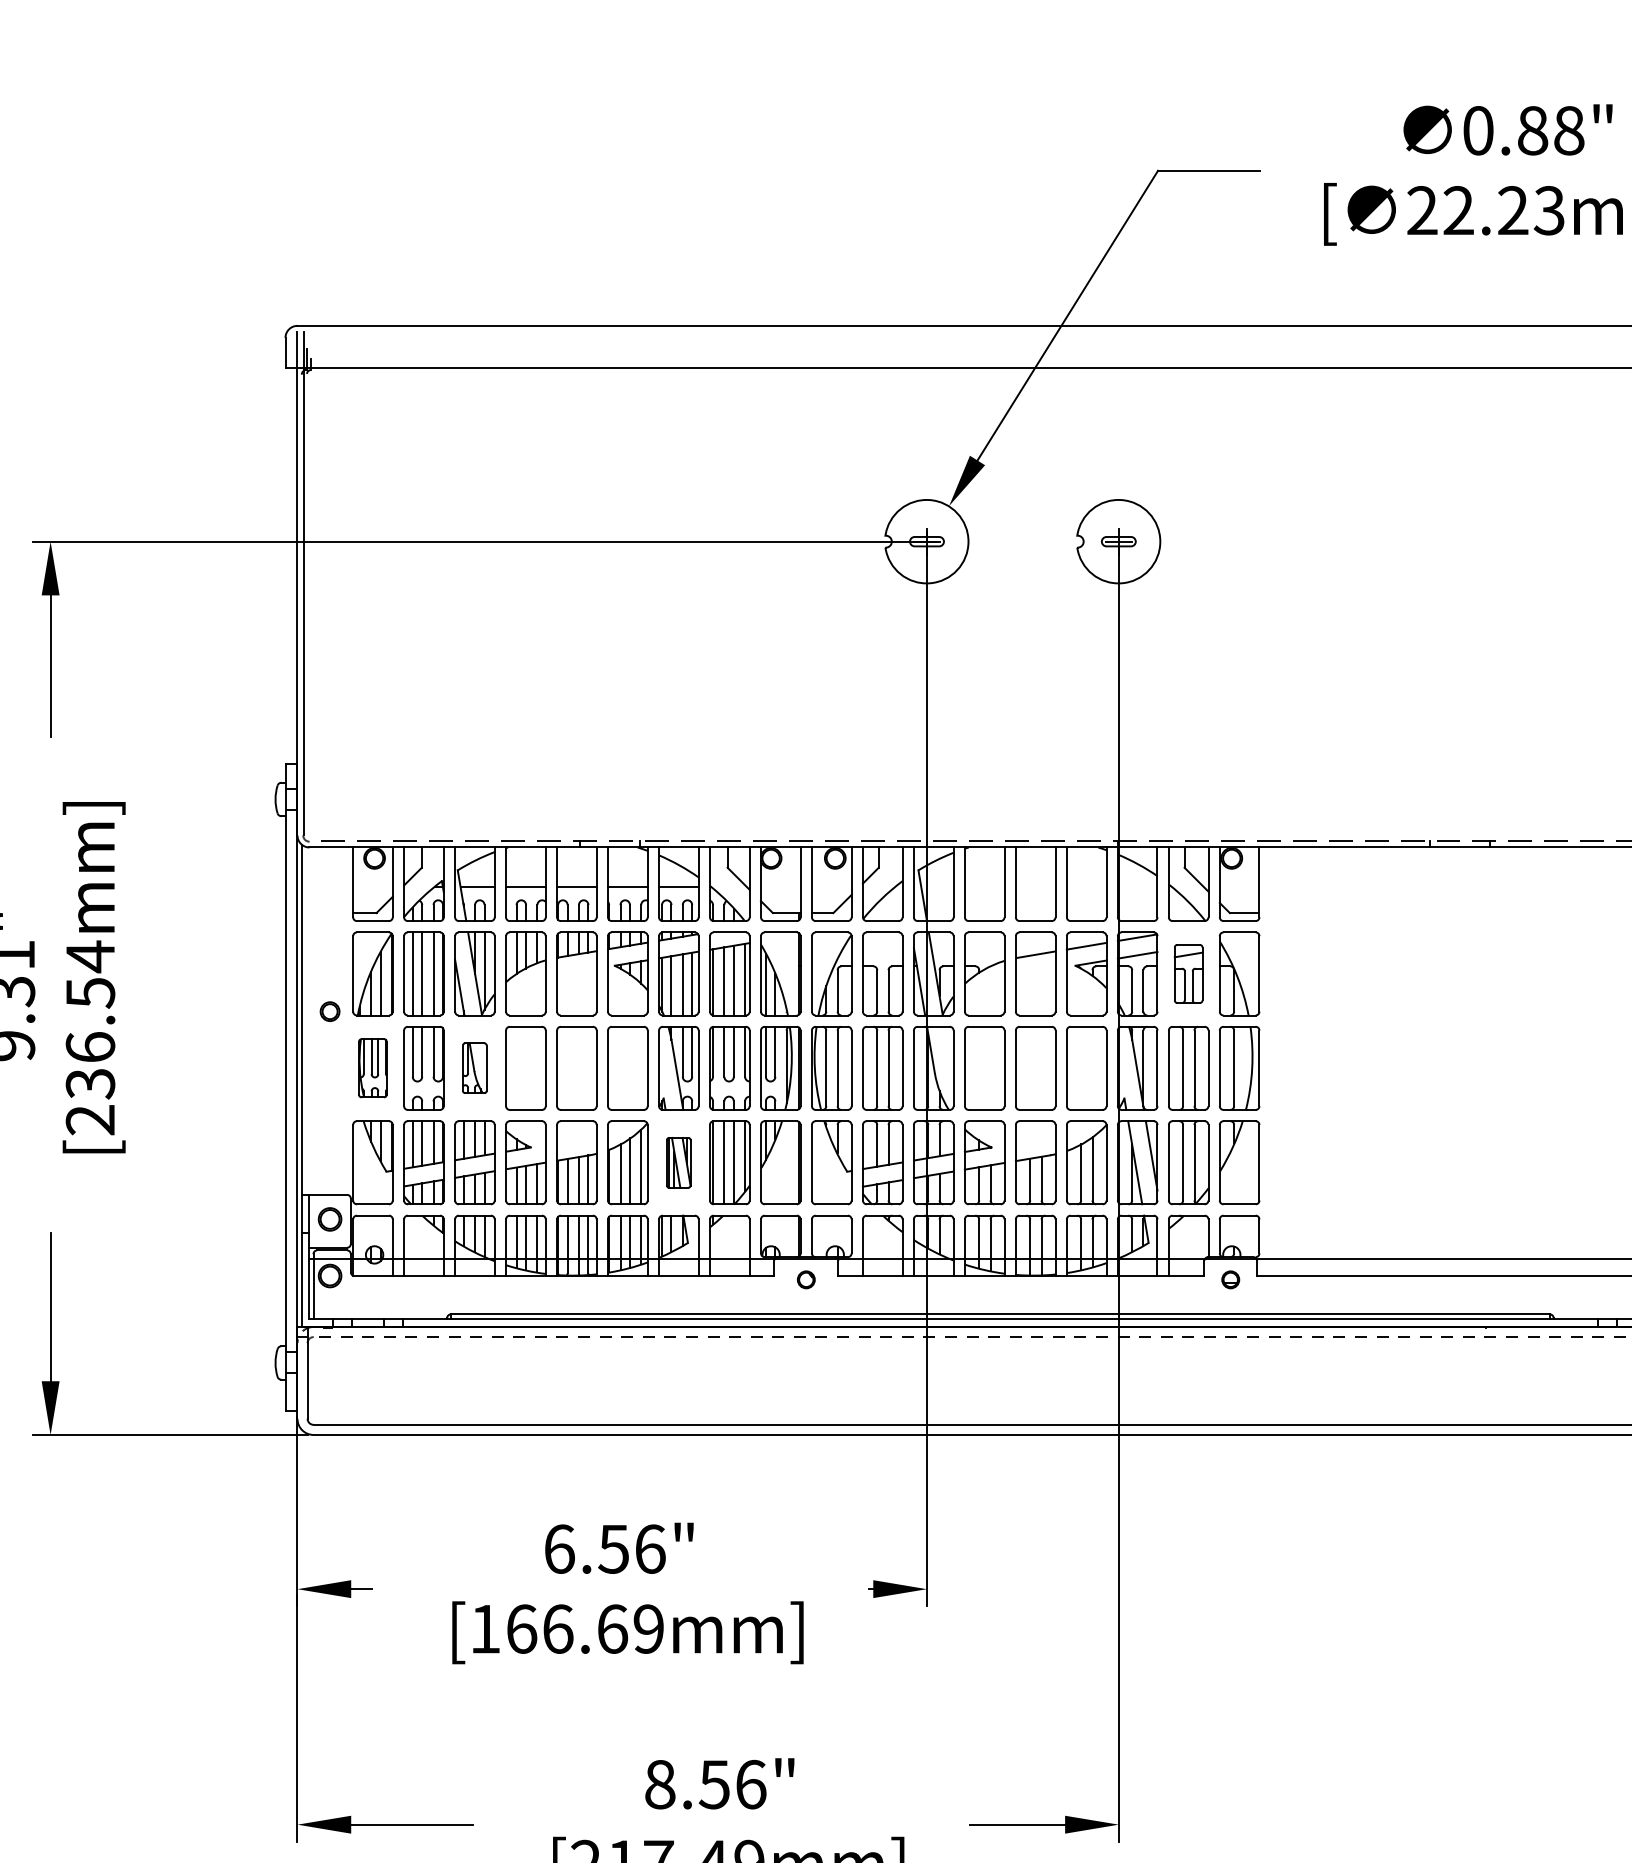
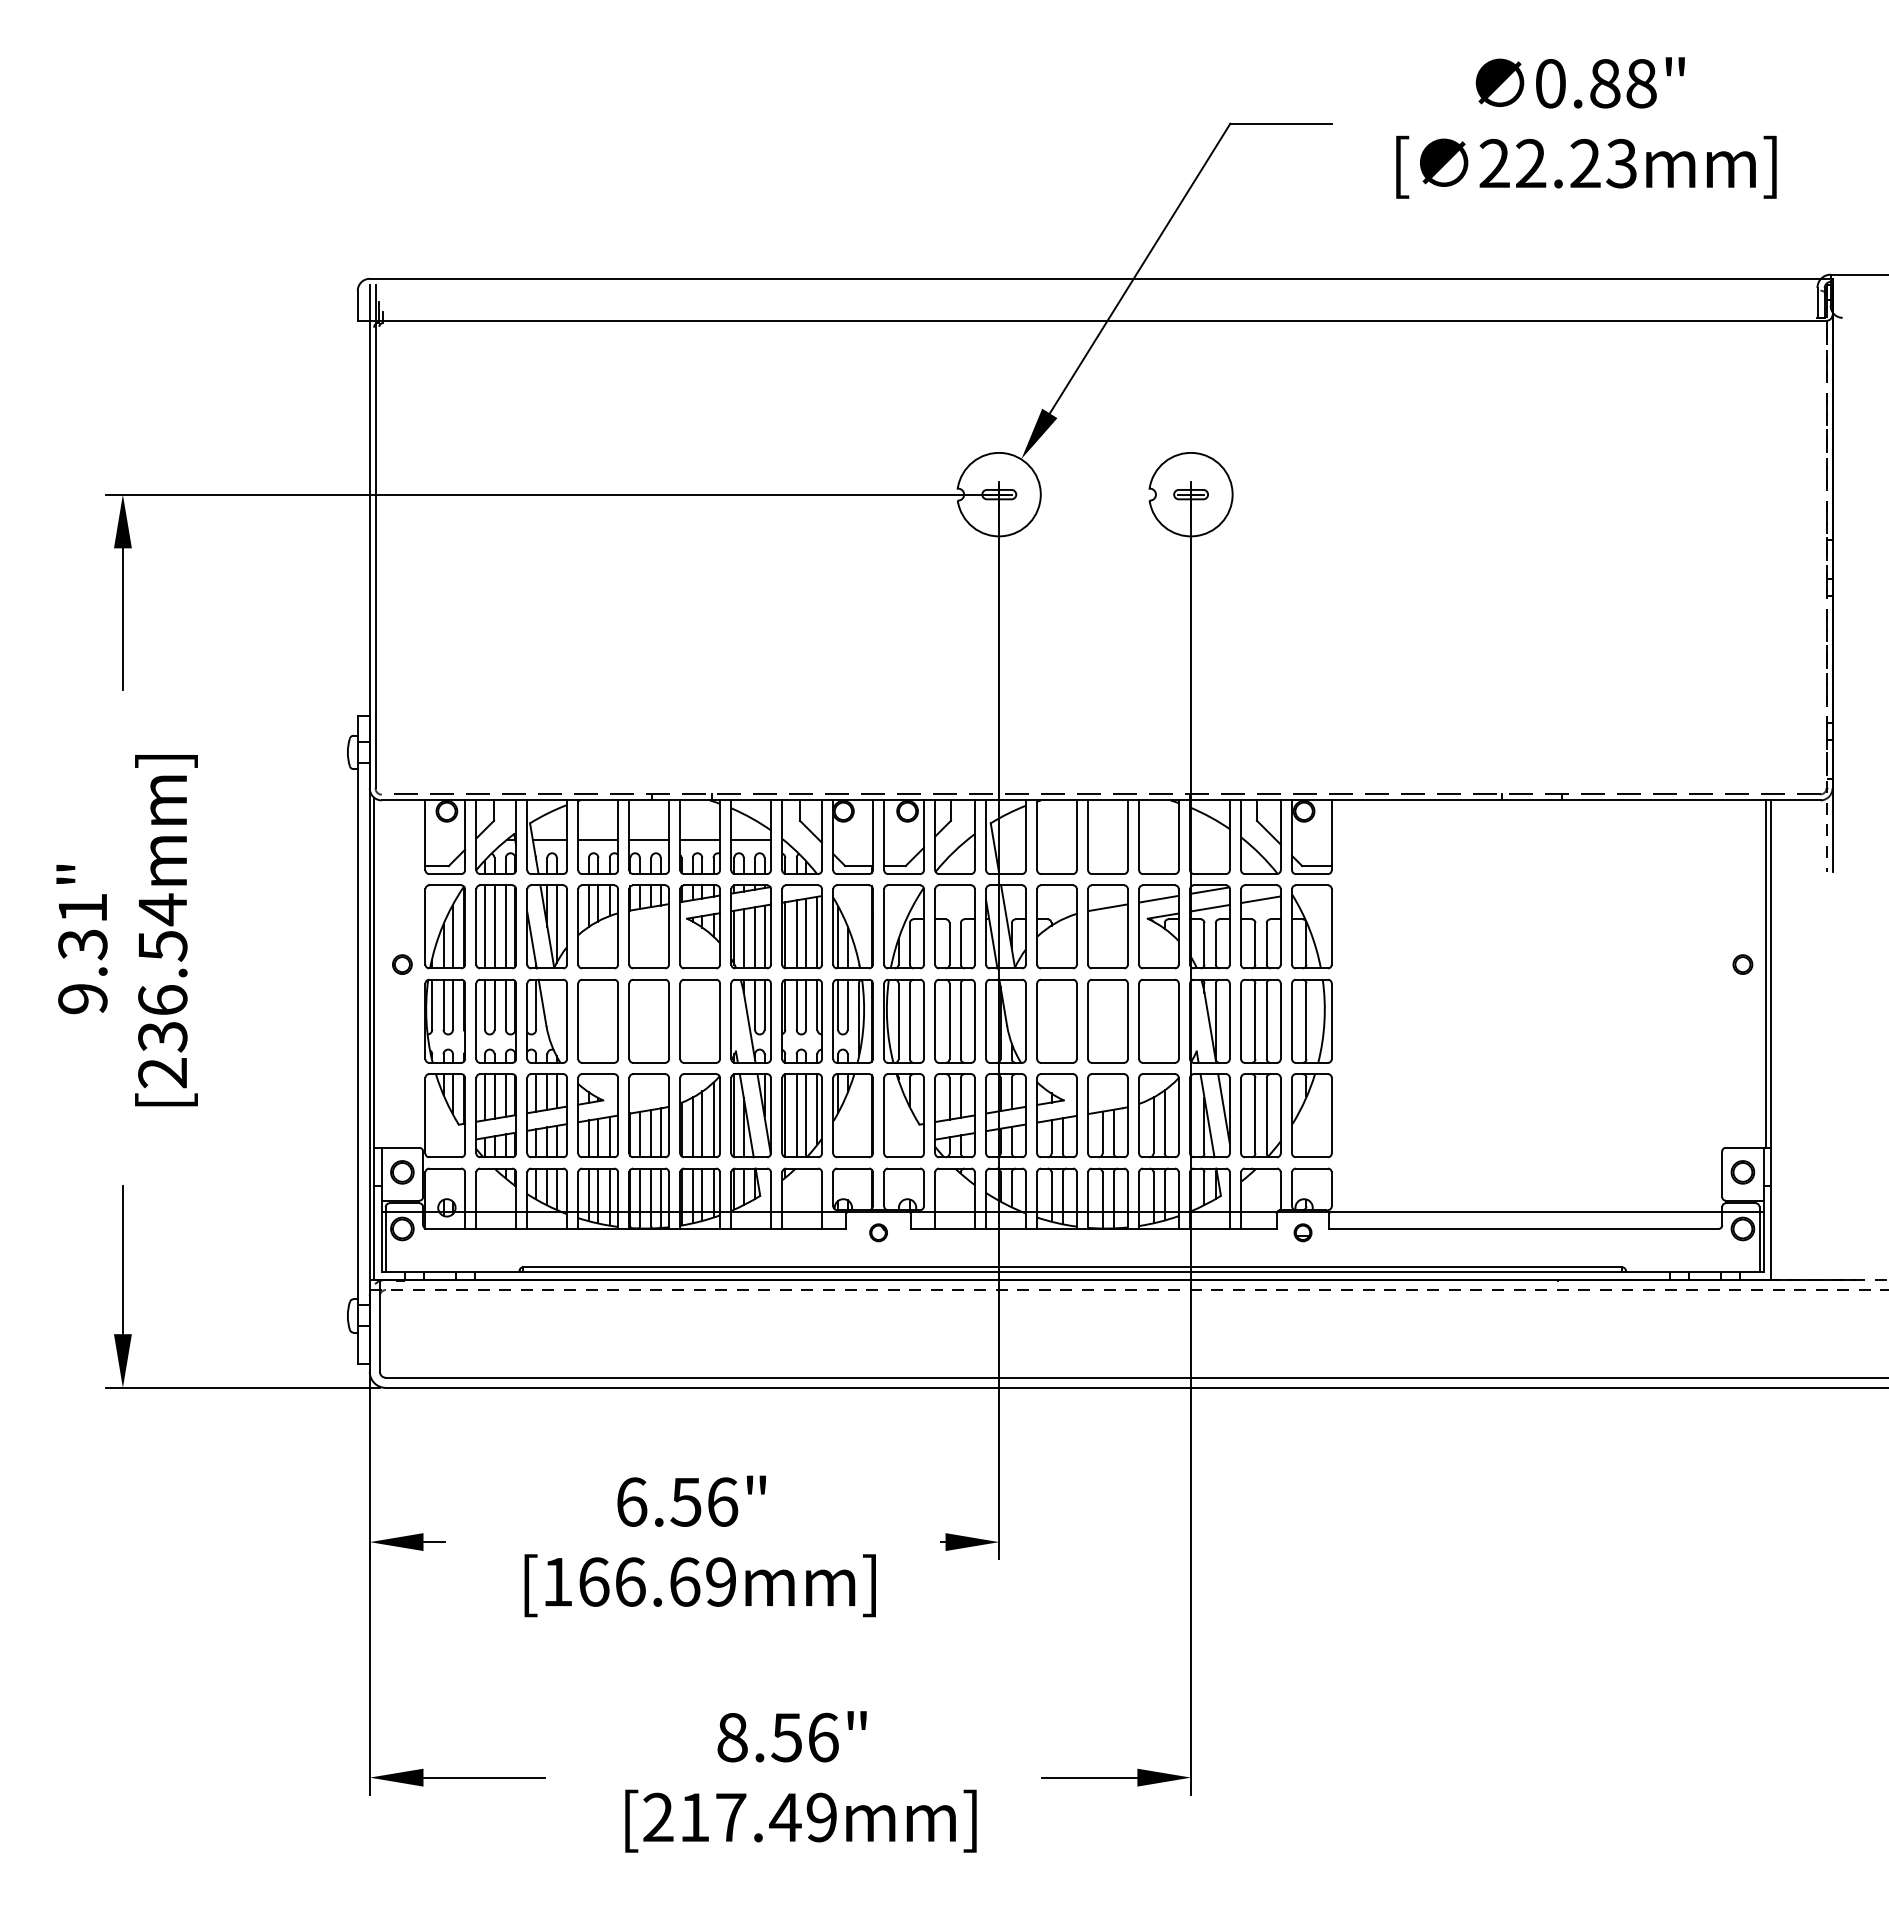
part: (1188, 973) -> (1260, 926), size x1.43
part: (372, 1067) -> (444, 1020), size x1.43
part: (474, 1067) -> (546, 1020), size x1.67
part: (678, 1162) -> (750, 1115), size x1.67

